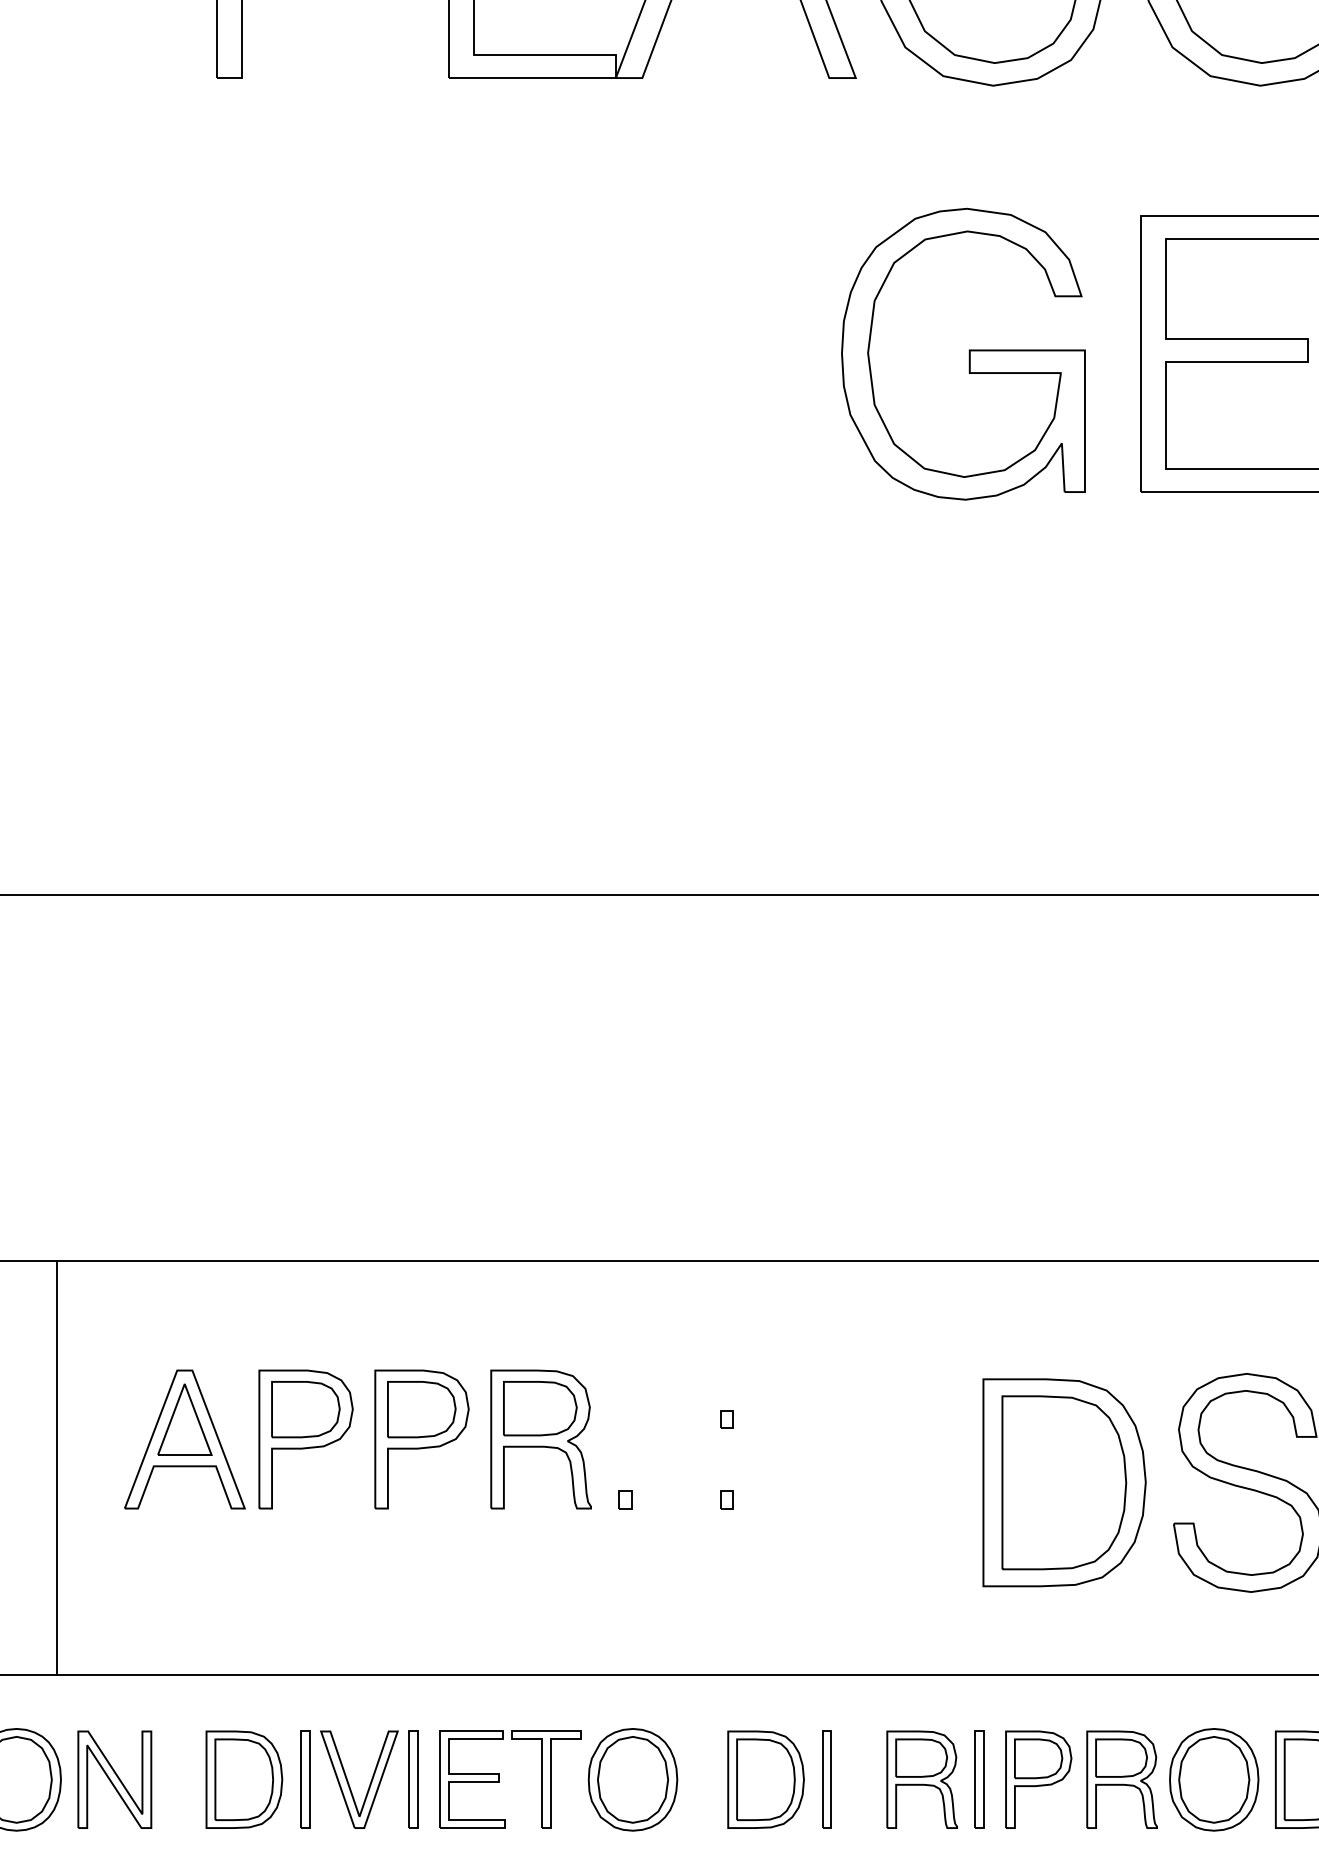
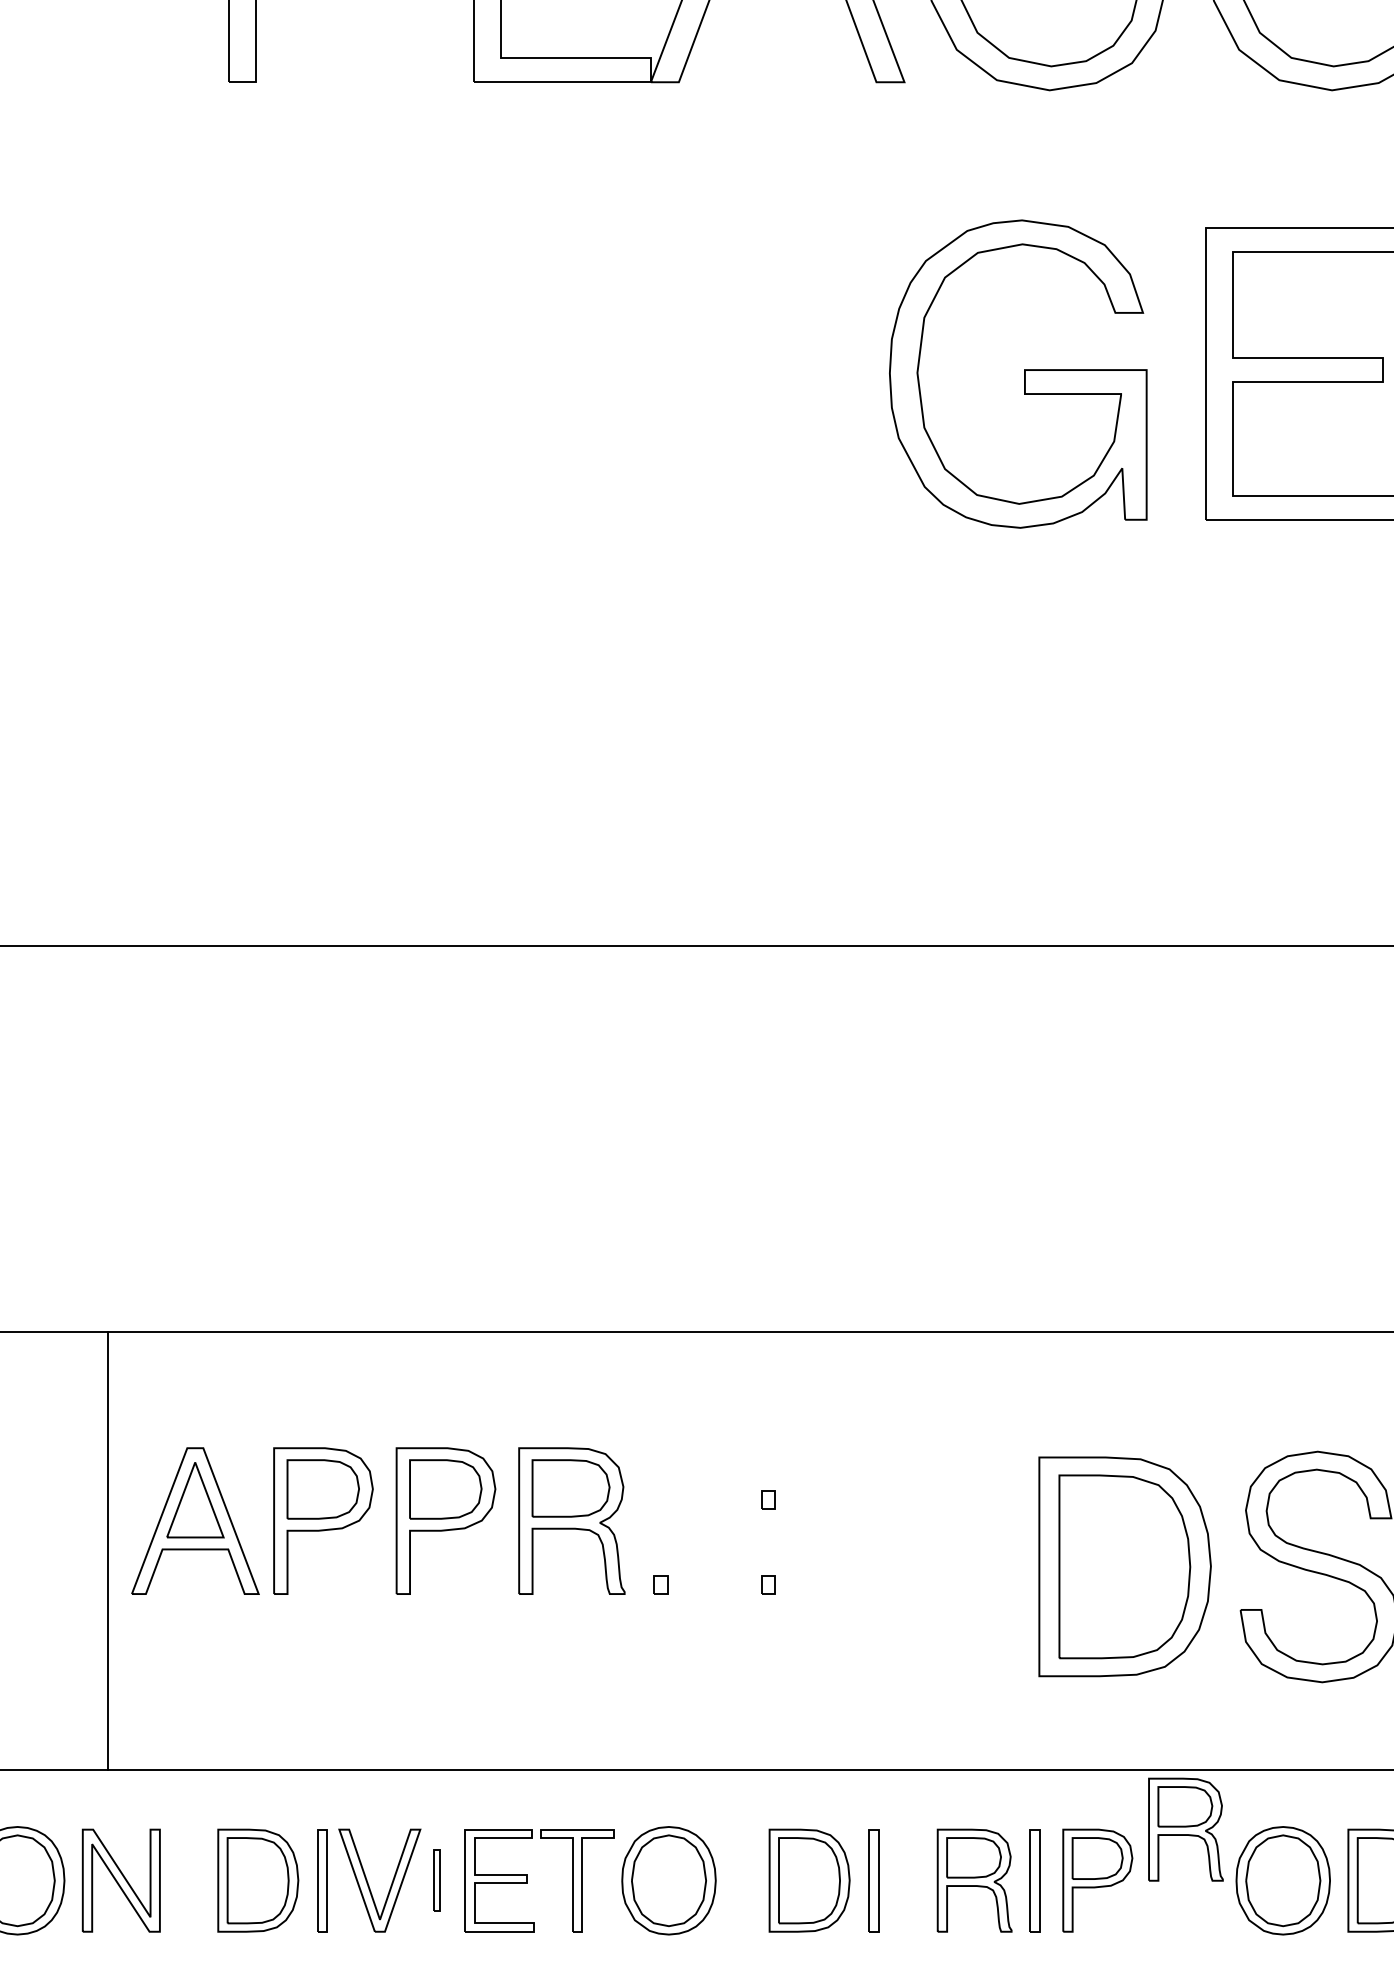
line: (57, 1467) -> (108, 1550), moved
part: (413, 1779) -> (436, 1880), size x0.6
part: (1121, 1779) -> (1185, 1829), moved

